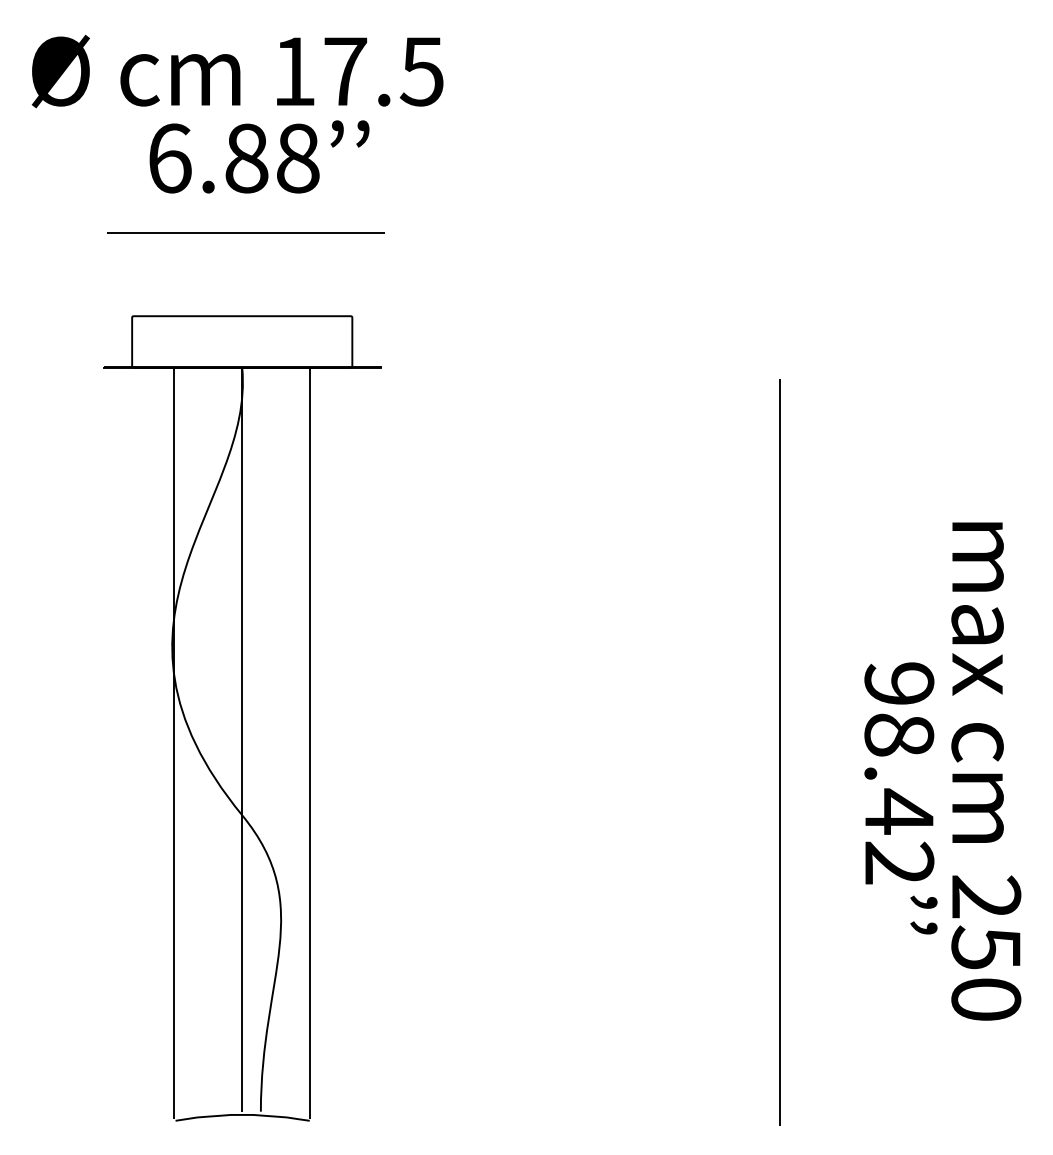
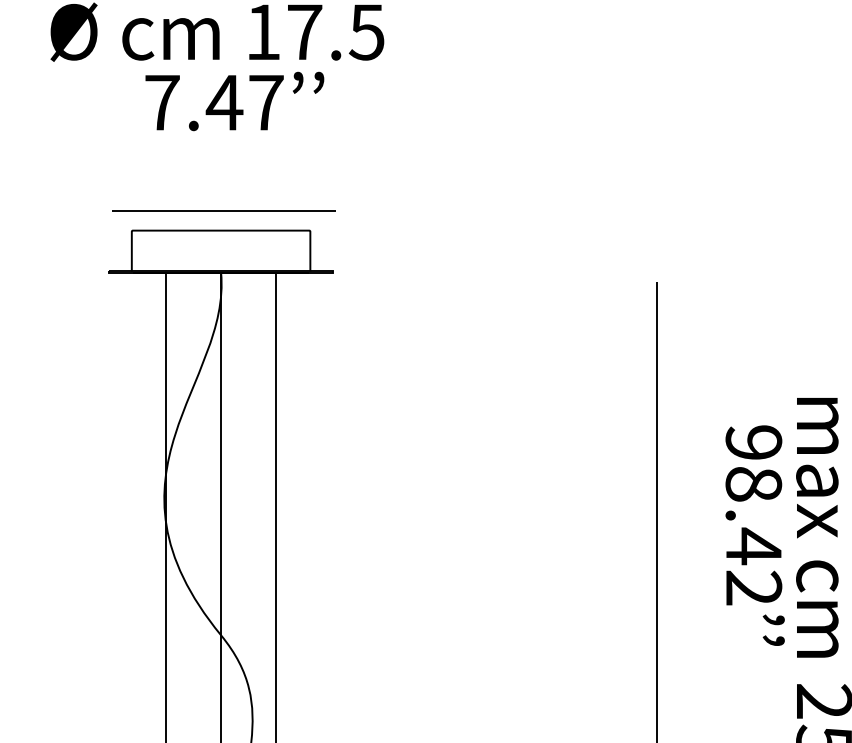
text: (234, 158) -> (214, 102), 6.88 -> 7.47
line: (245, 232) -> (223, 210), moved
text: (900, 798) -> (754, 535), moved

